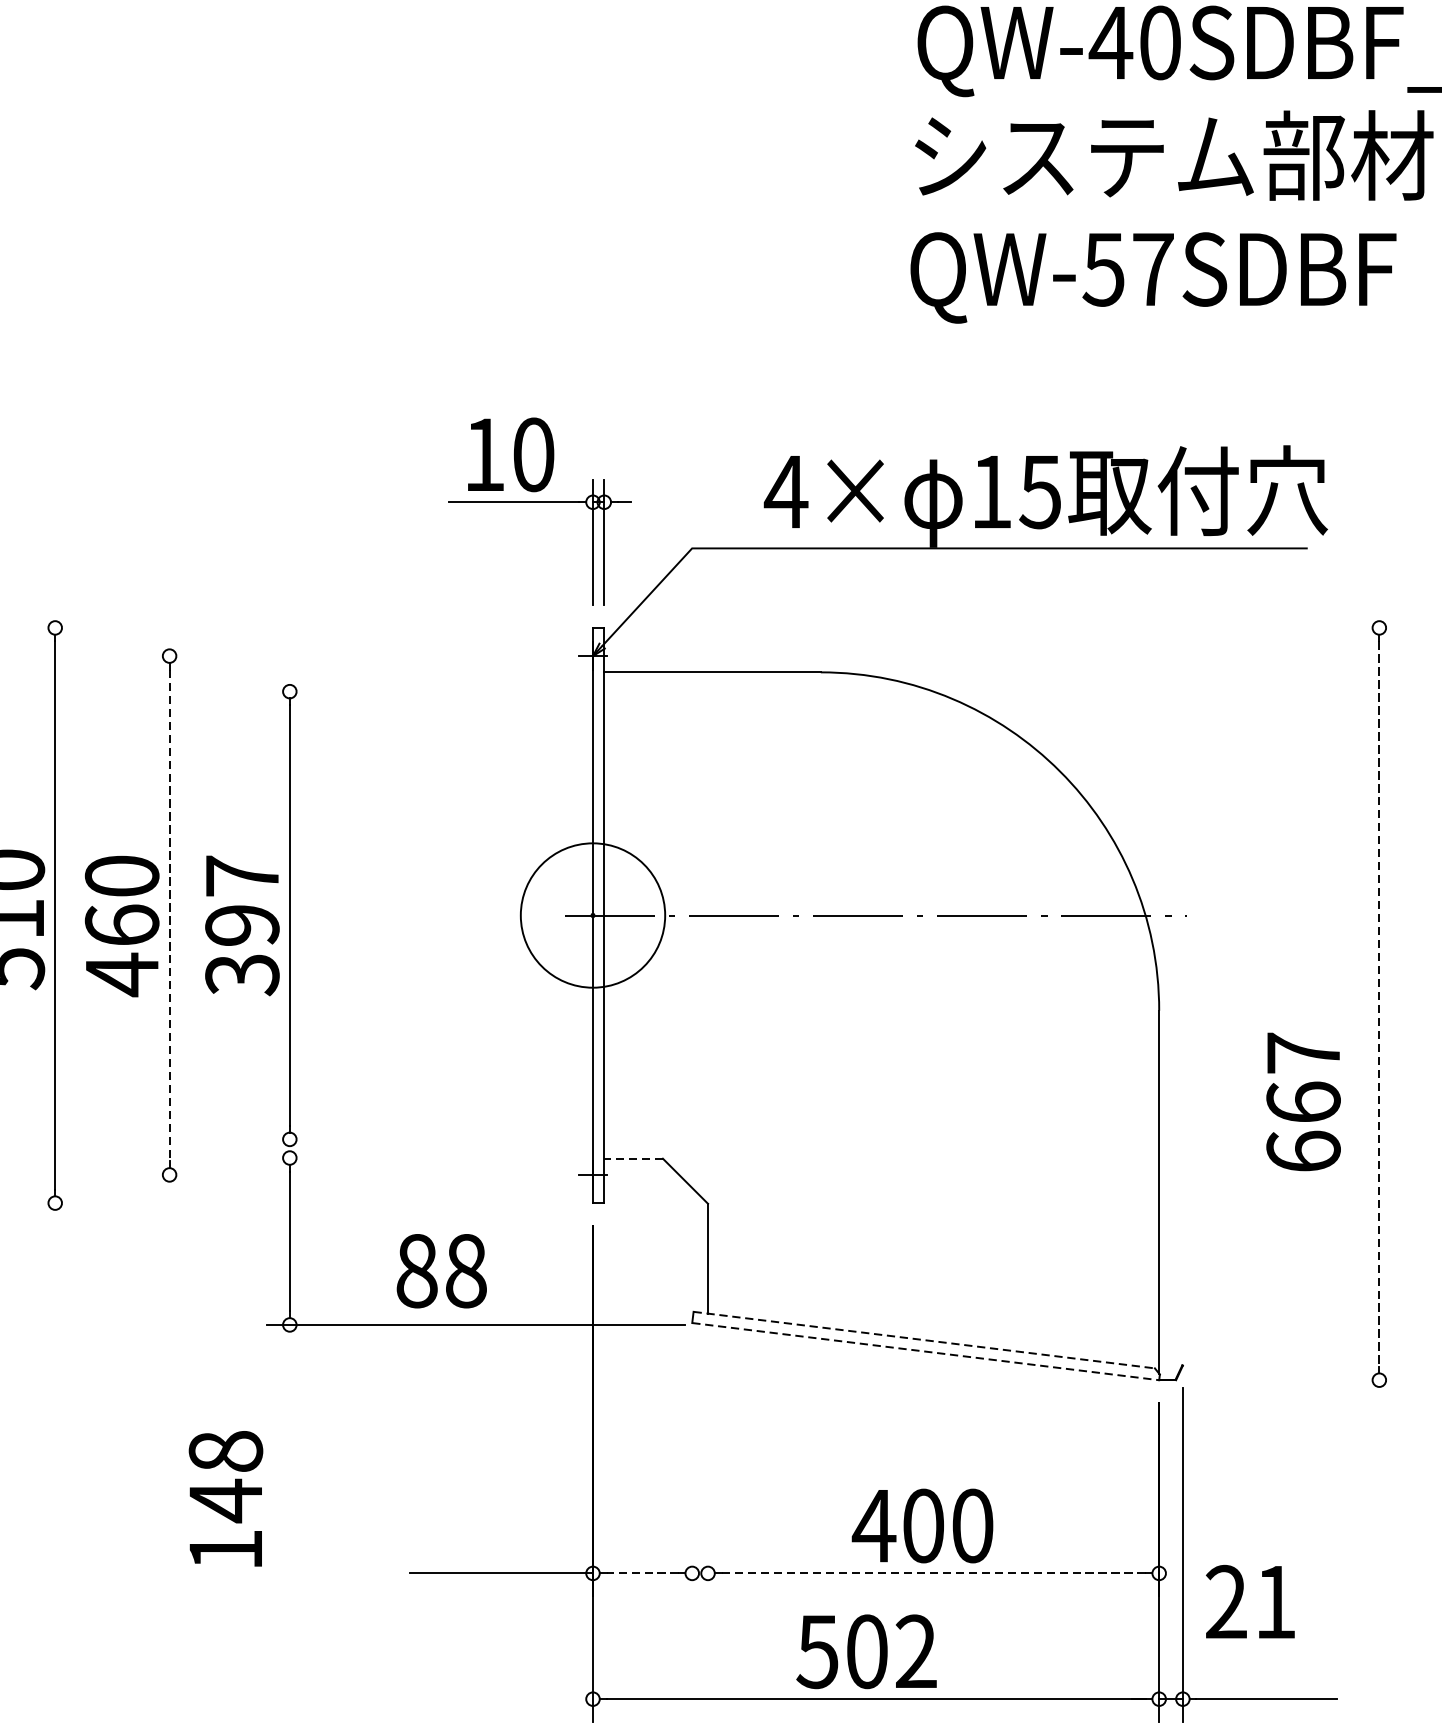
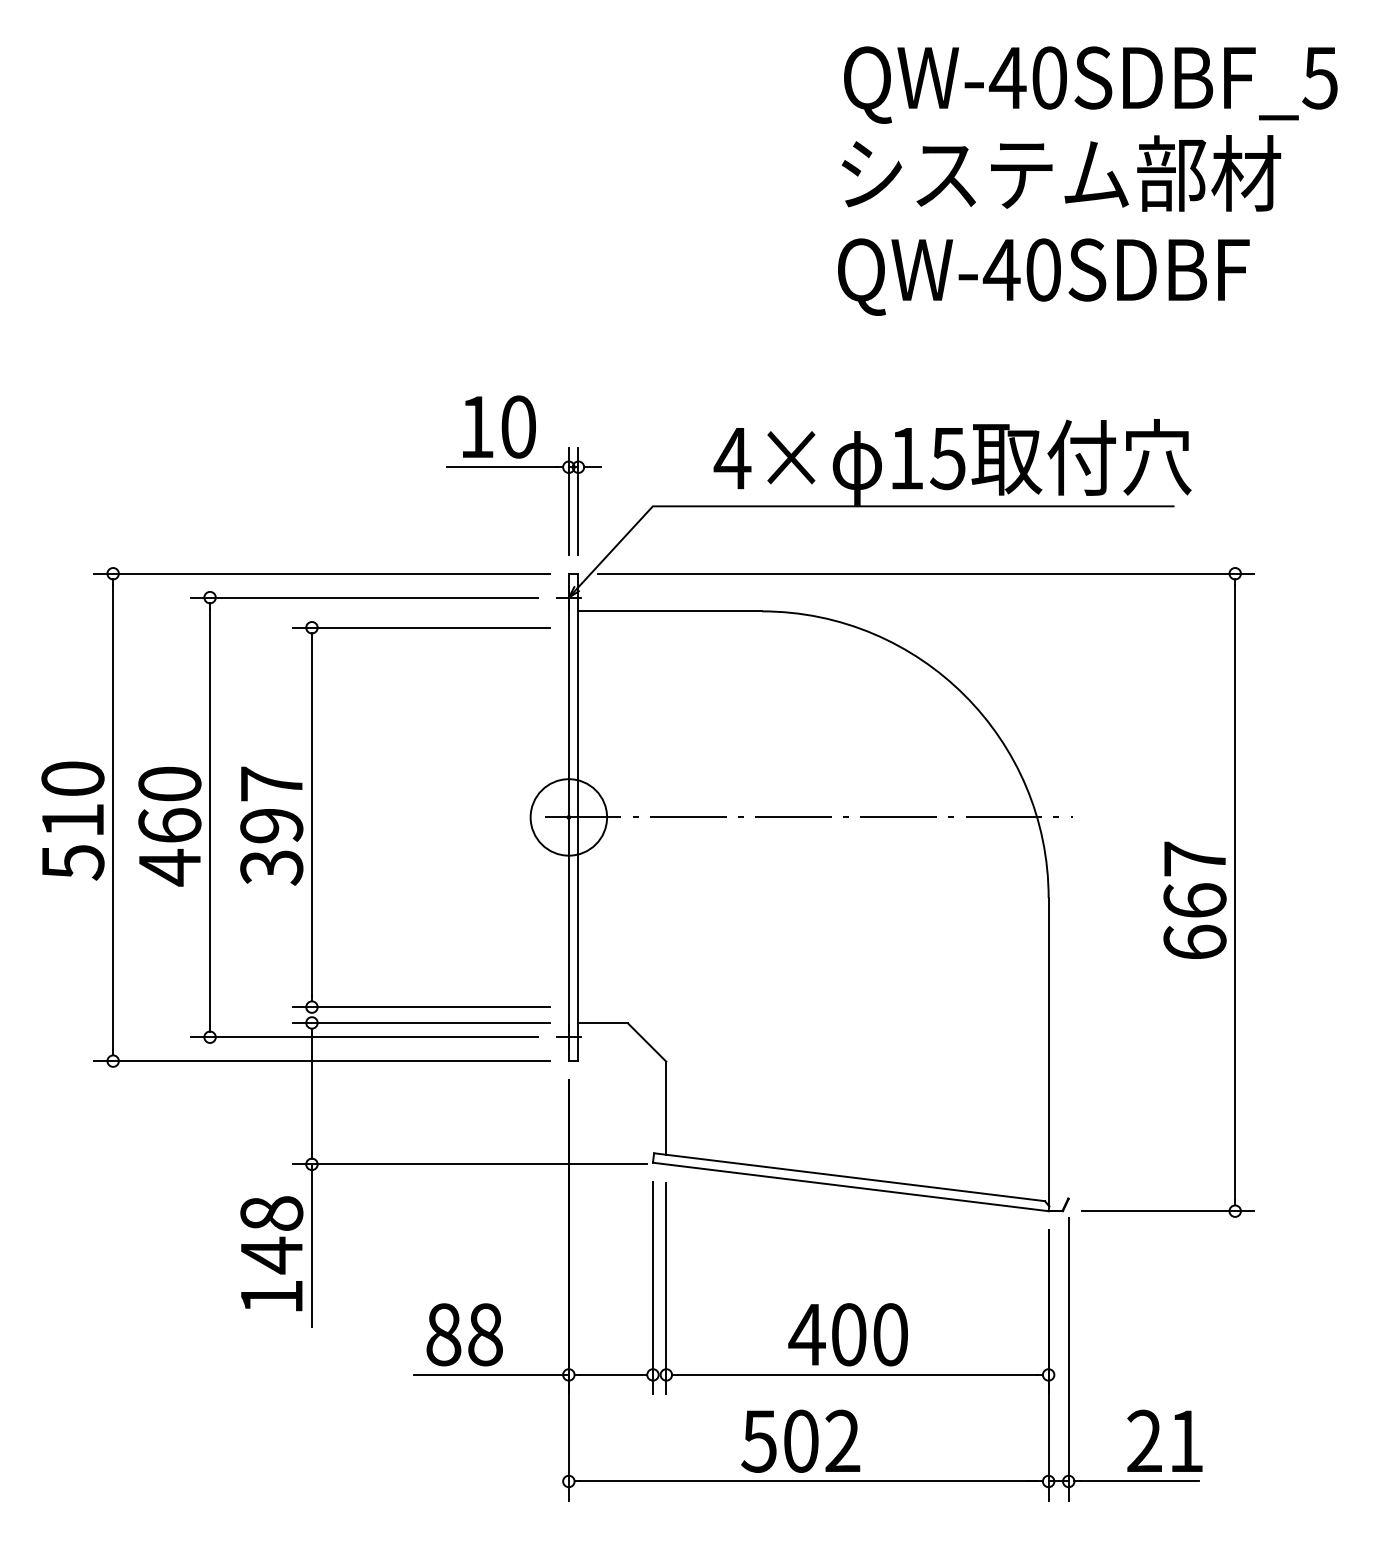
text: (1127, 268) -> (1021, 269), QW-57SDBF -> QW-40SDBF
line: (301, 627) -> (321, 573), added
line: (1013, 627) -> (925, 573), added
line: (350, 655) -> (363, 597), added
line: (417, 691) -> (420, 627), added
line: (170, 915) -> (210, 817), dashed -> solid
circle: (592, 915) -> (568, 817), size x0.62
line: (1379, 1004) -> (1235, 892), dashed -> solid
text: (1302, 1100) -> (1194, 899), moved
line: (417, 1139) -> (420, 1007), added
line: (417, 1157) -> (420, 1022), added
line: (633, 1158) -> (603, 1023), dashed -> solid
line: (350, 1175) -> (363, 1037), added
line: (301, 1203) -> (321, 1061), added
text: (441, 1270) -> (464, 1334), moved
line: (924, 1340) -> (849, 1177), dashed -> solid
line: (926, 1352) -> (851, 1187), dashed -> solid
line: (1300, 1380) -> (1168, 1211), added
line: (289, 1420) -> (311, 1245), added
line: (691, 1470) -> (652, 1287), added
line: (708, 1471) -> (666, 1288), added
text: (225, 1498) -> (271, 1253), moved
line: (642, 1572) -> (610, 1374), dashed -> solid
line: (933, 1572) -> (857, 1374), dashed -> solid
text: (1249, 1601) -> (1164, 1440), moved

